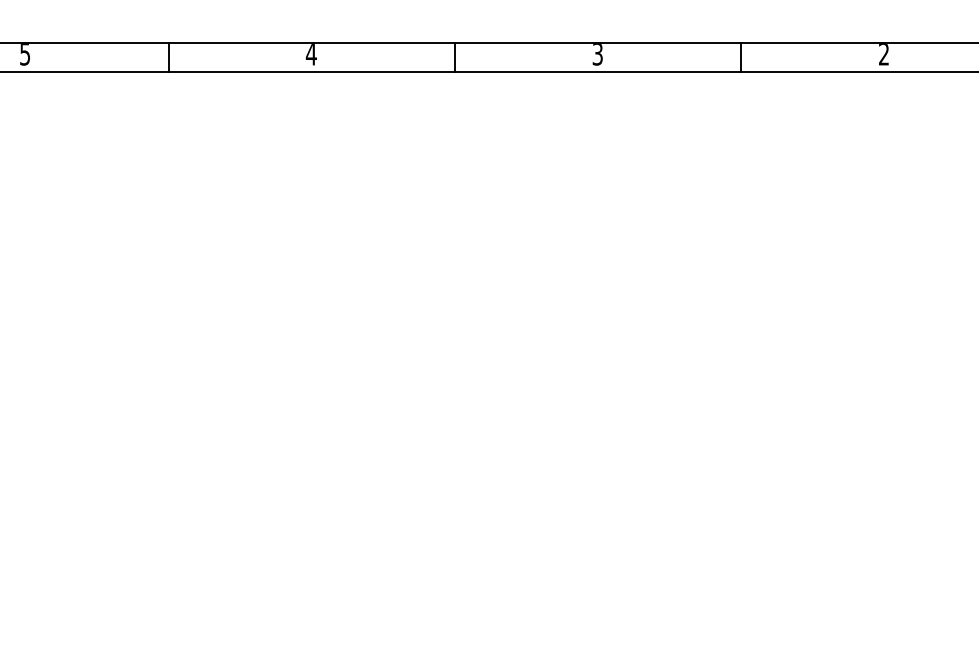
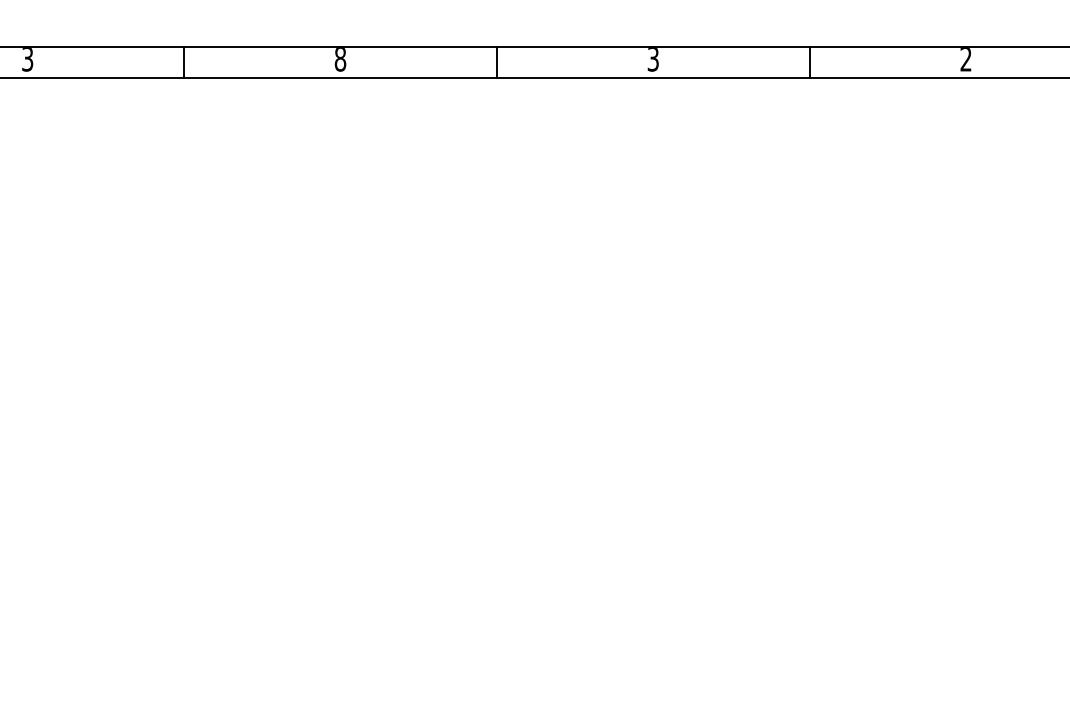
text: (25, 54) -> (28, 59), 5 -> 3
text: (310, 54) -> (339, 59), 4 -> 8

